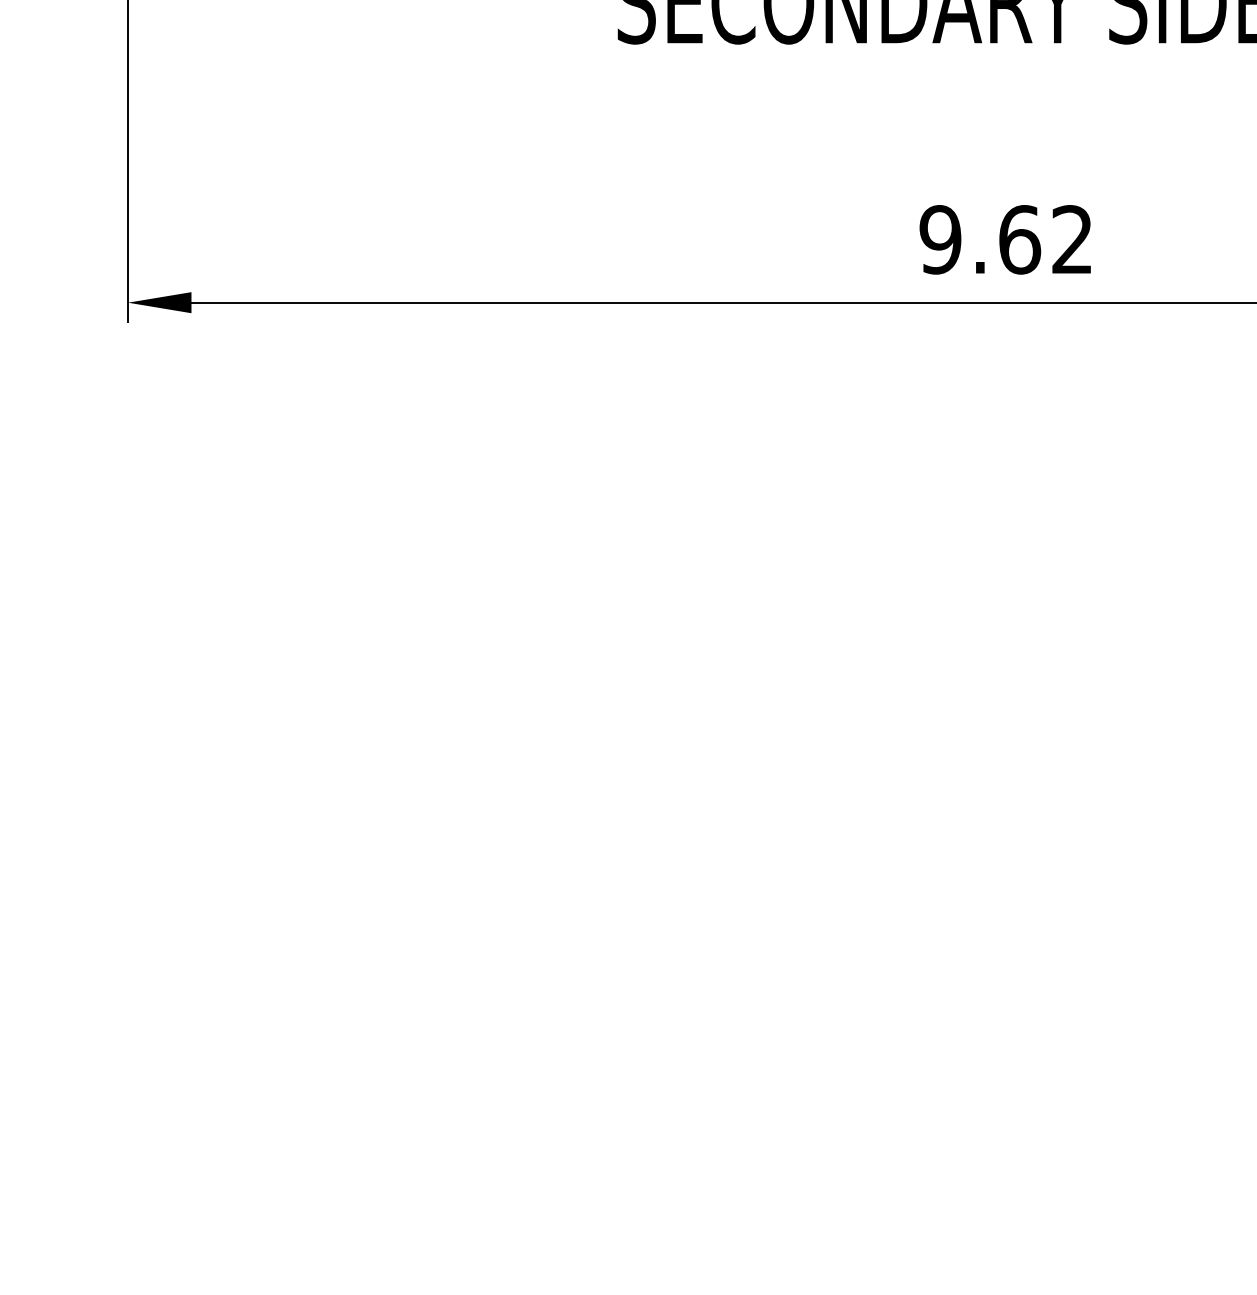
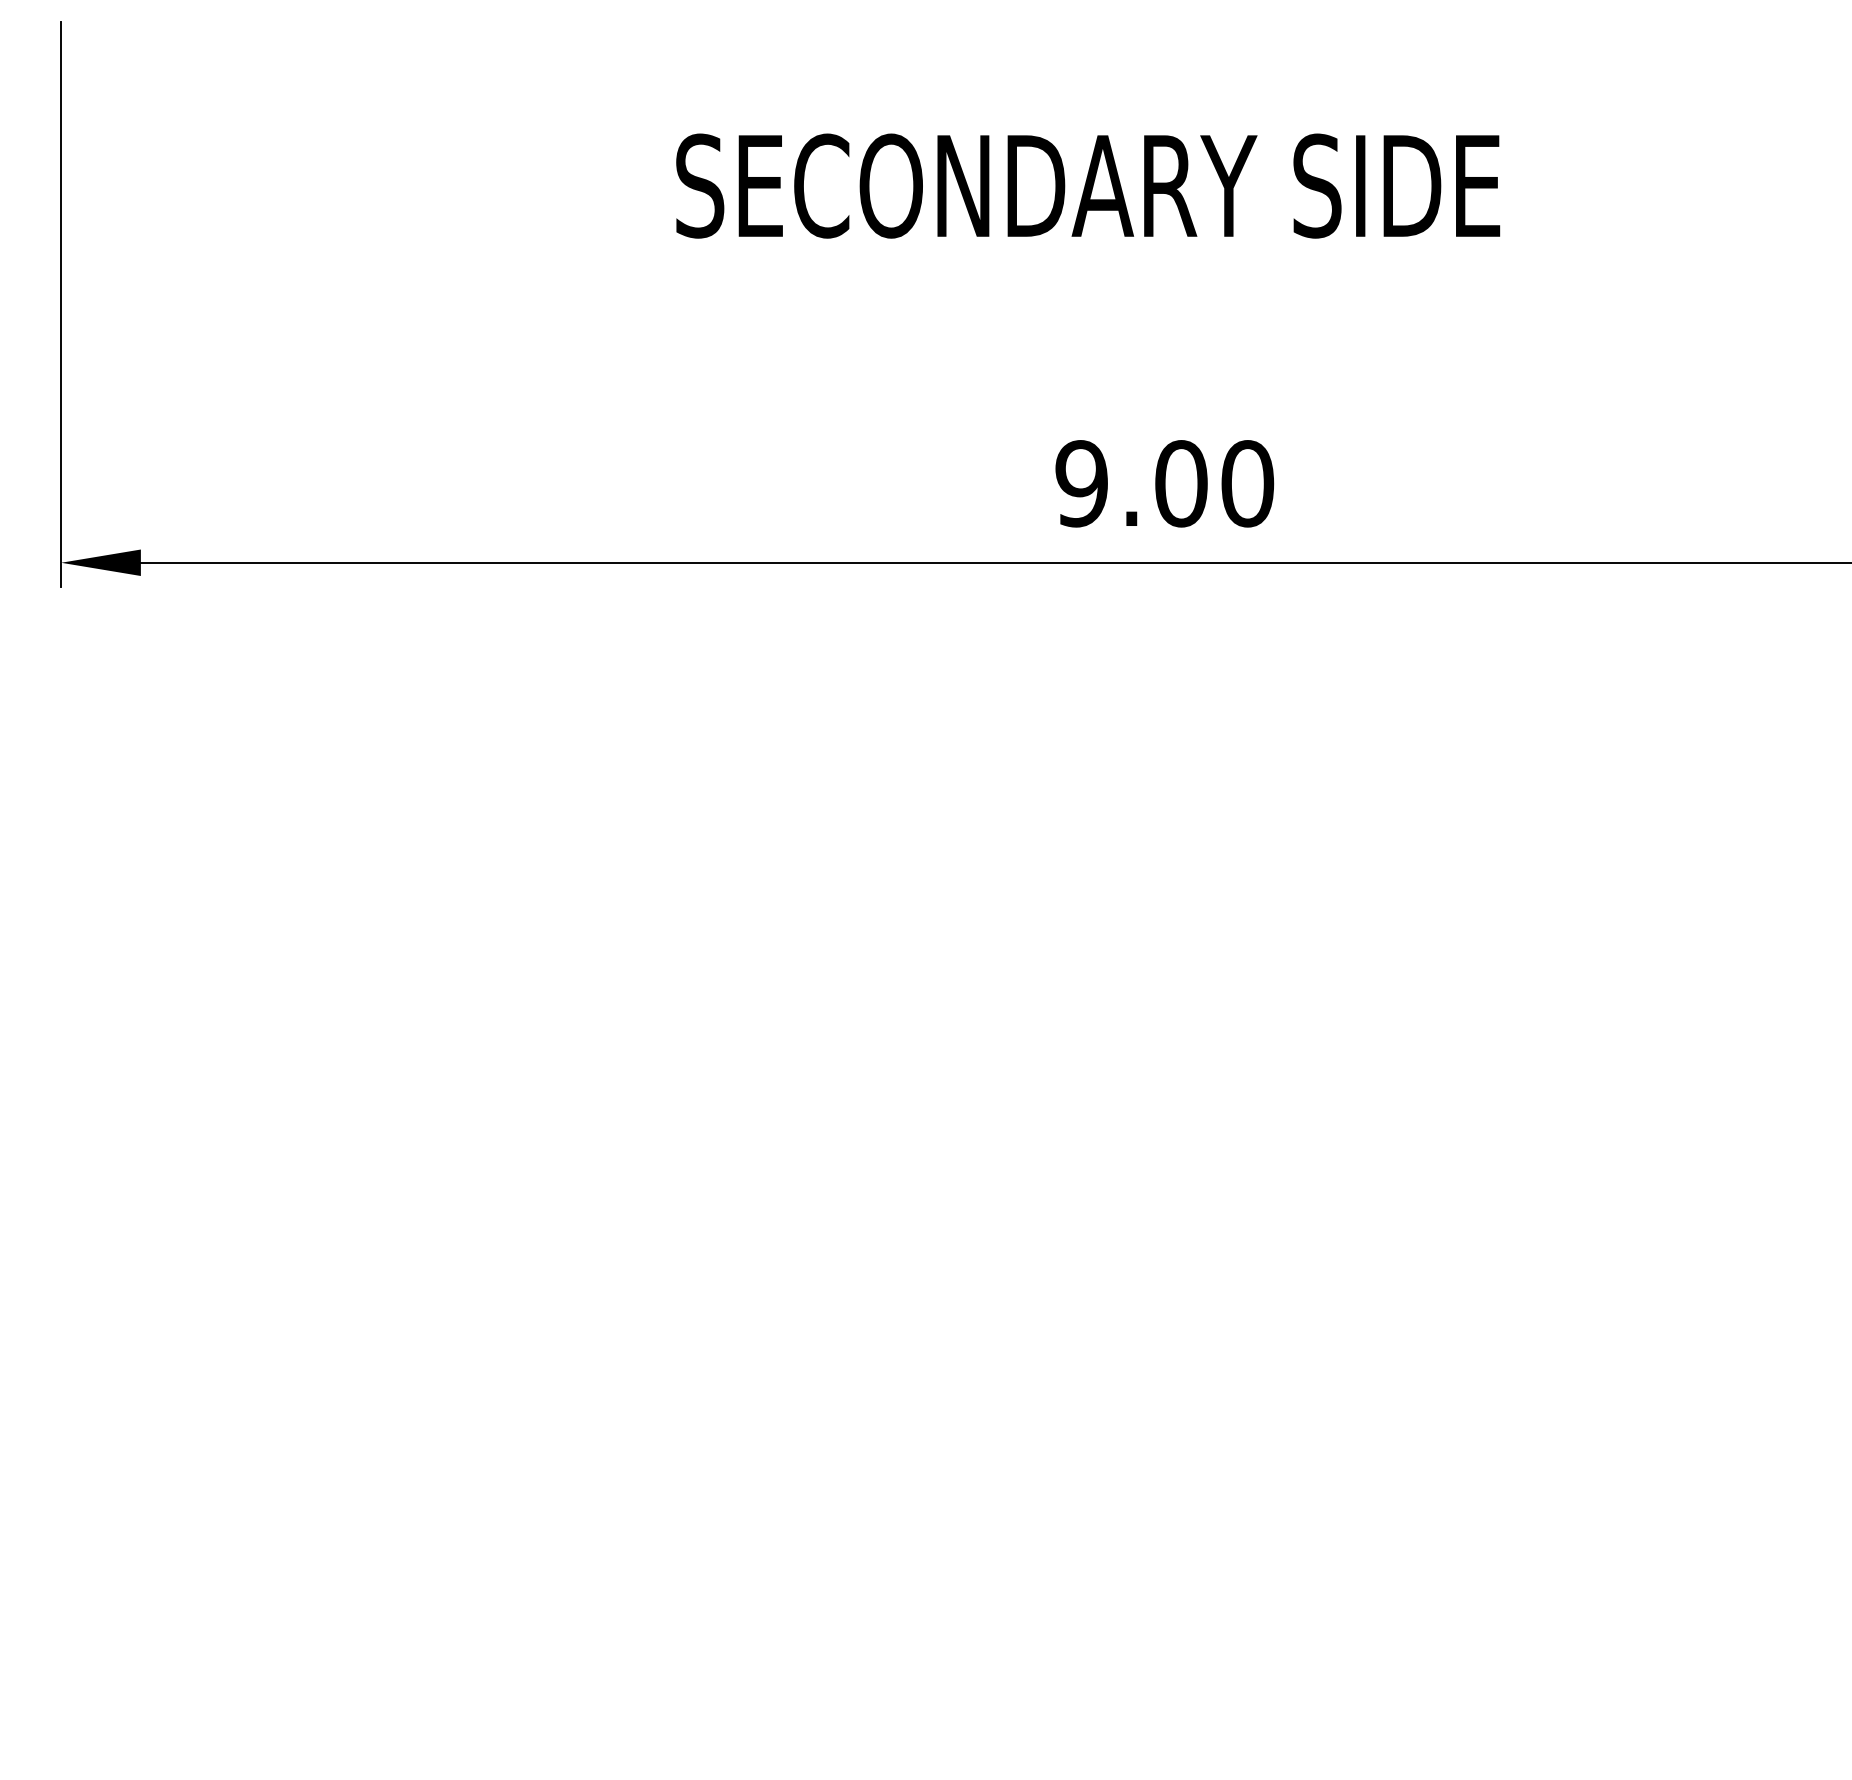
text: (1046, 239) -> (1214, 483), 9.62 -> 9.00

